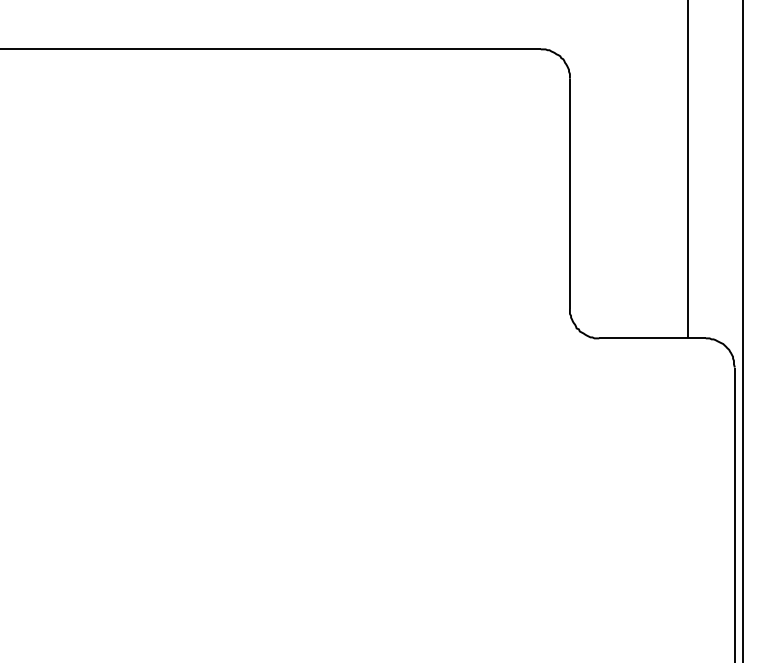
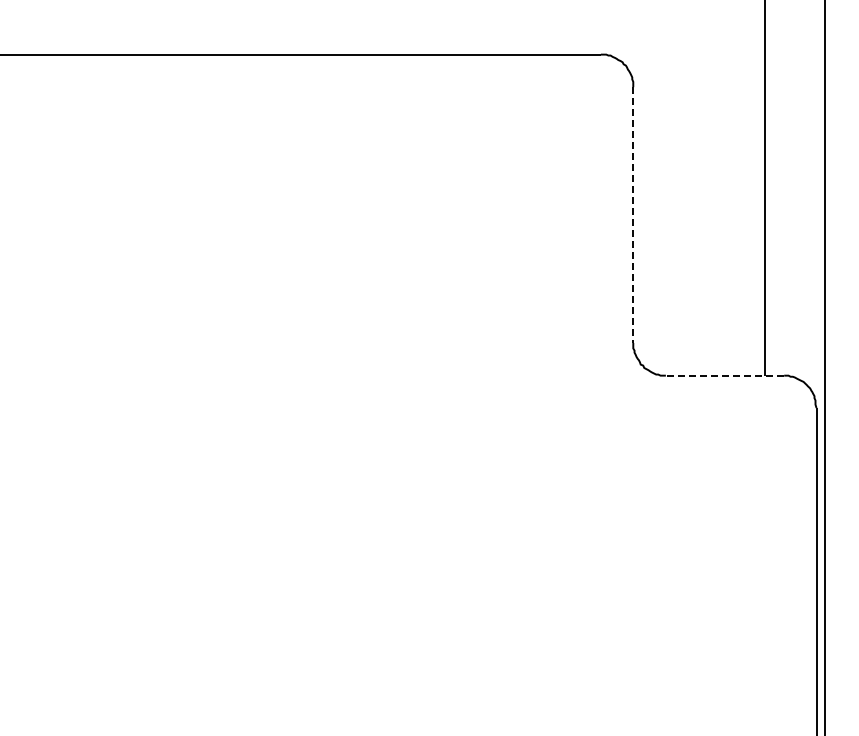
line: (570, 194) -> (633, 215), solid -> dashed
line: (652, 338) -> (724, 375), solid -> dashed

